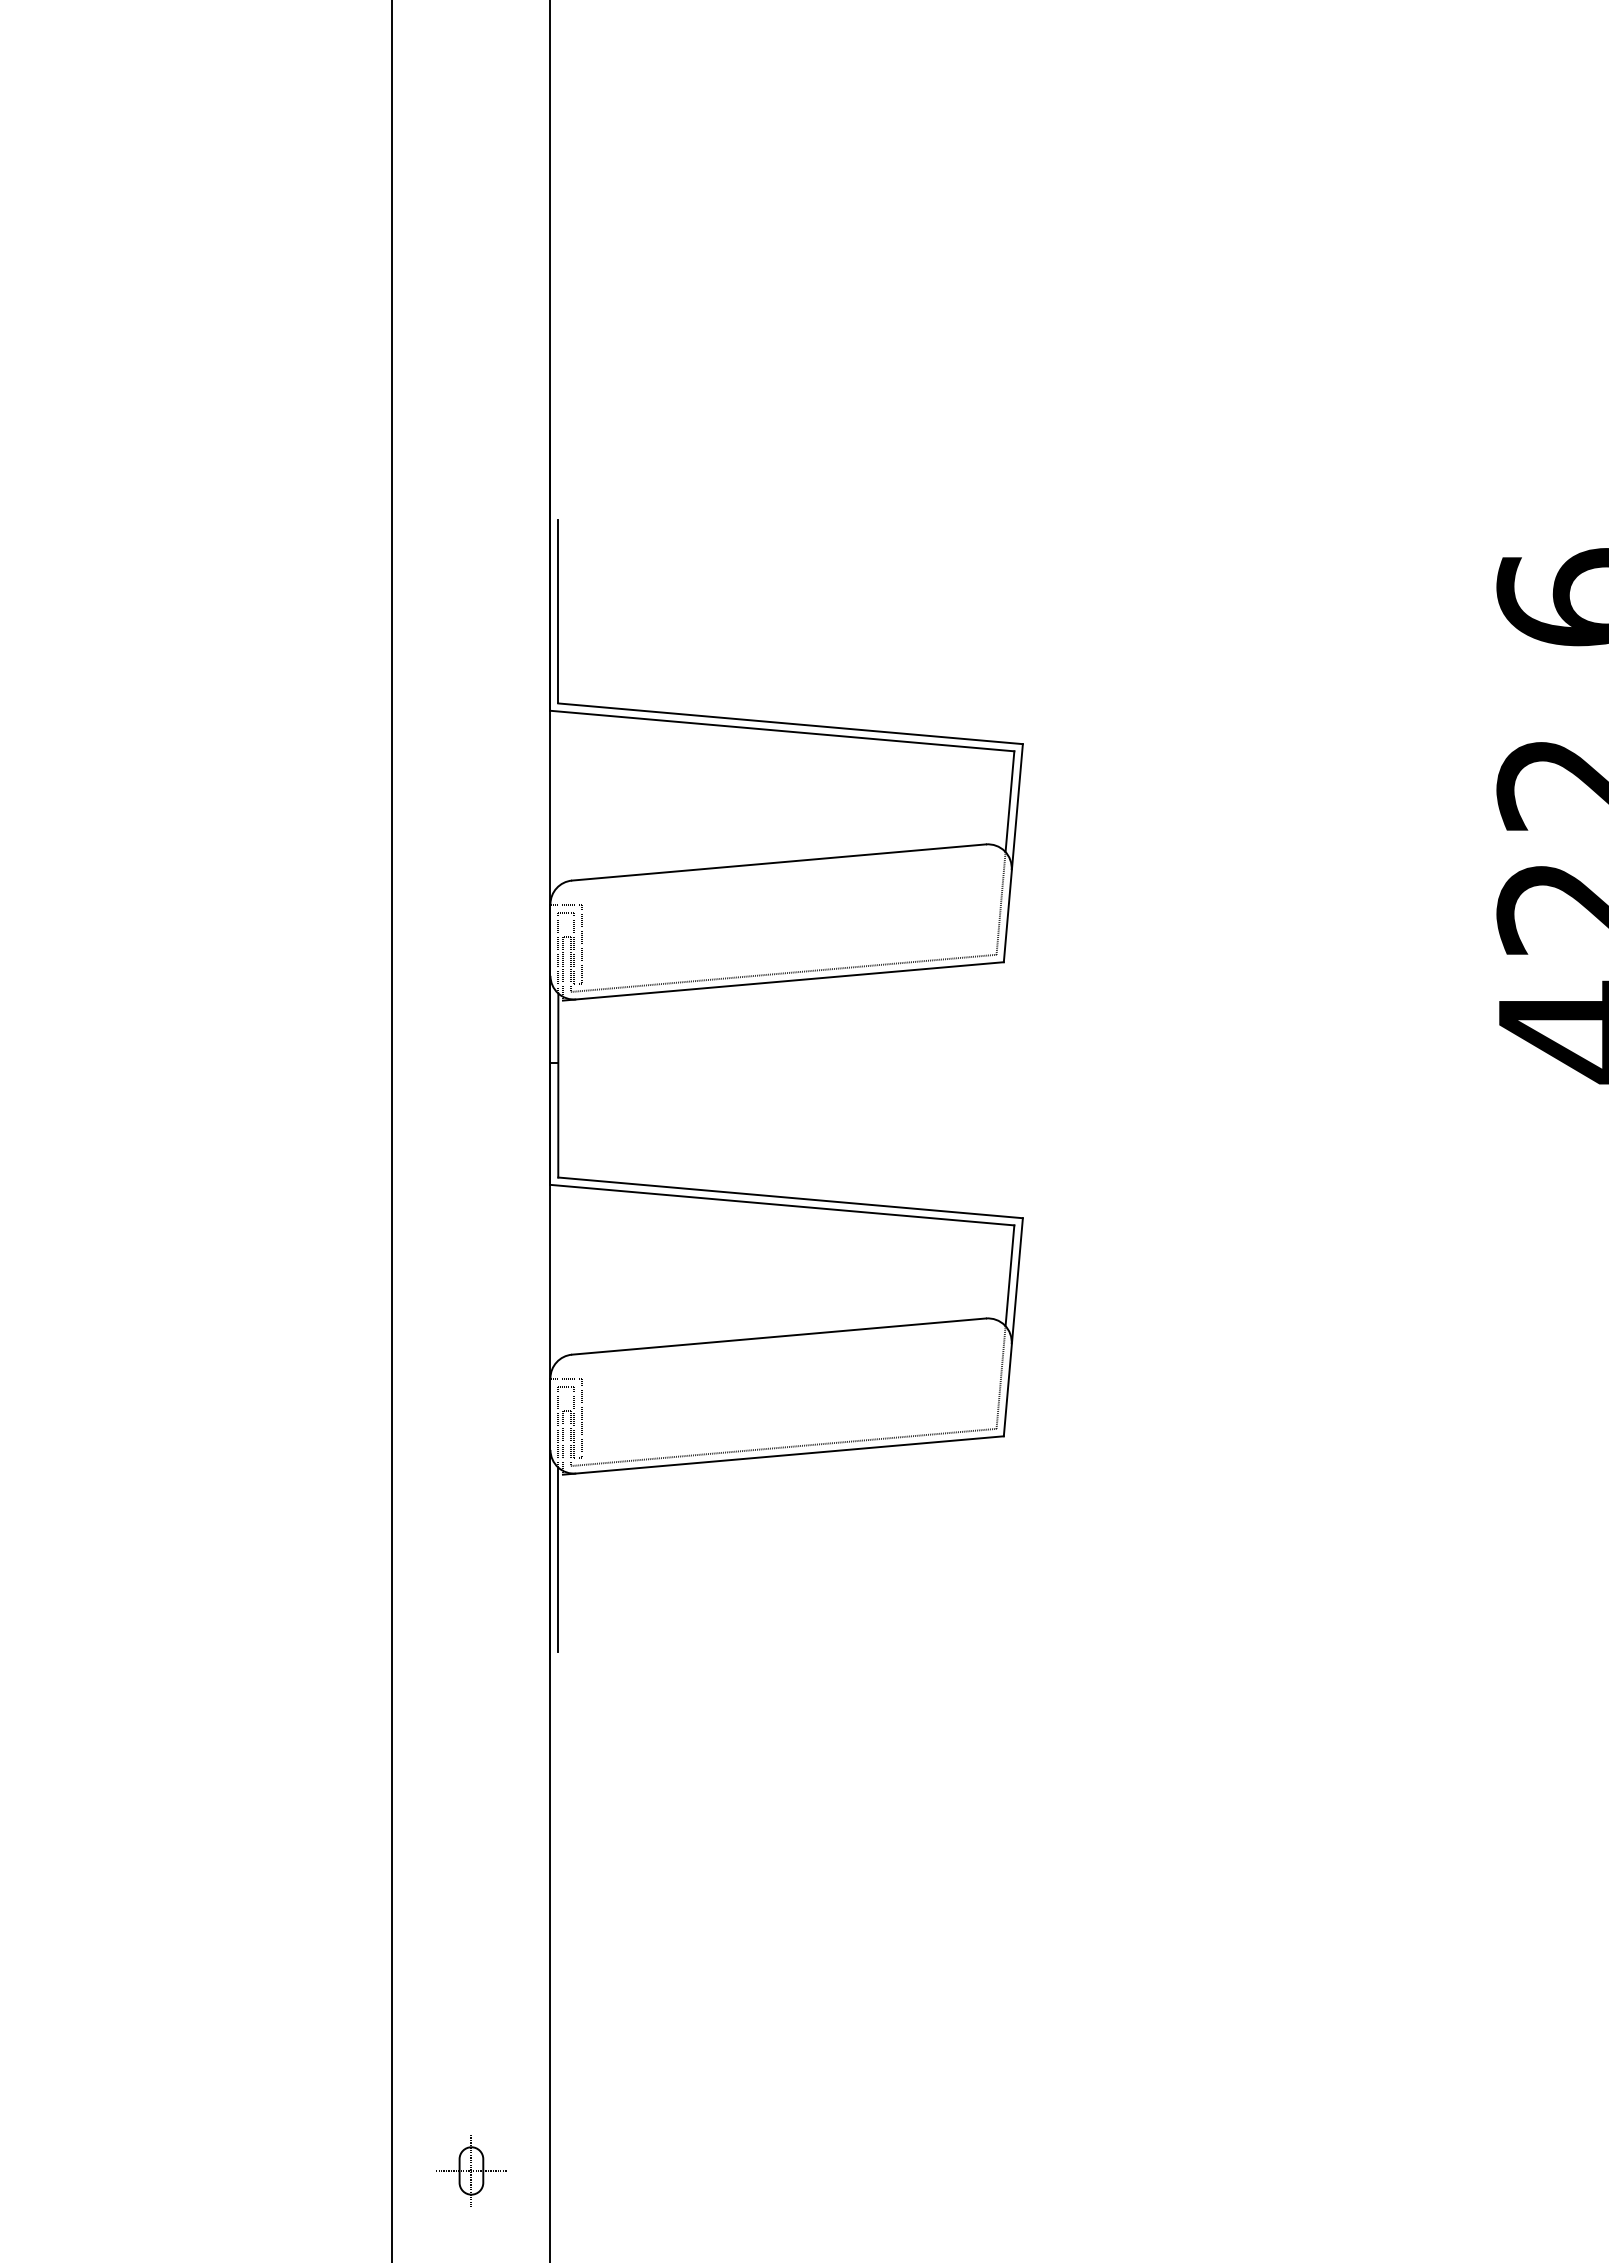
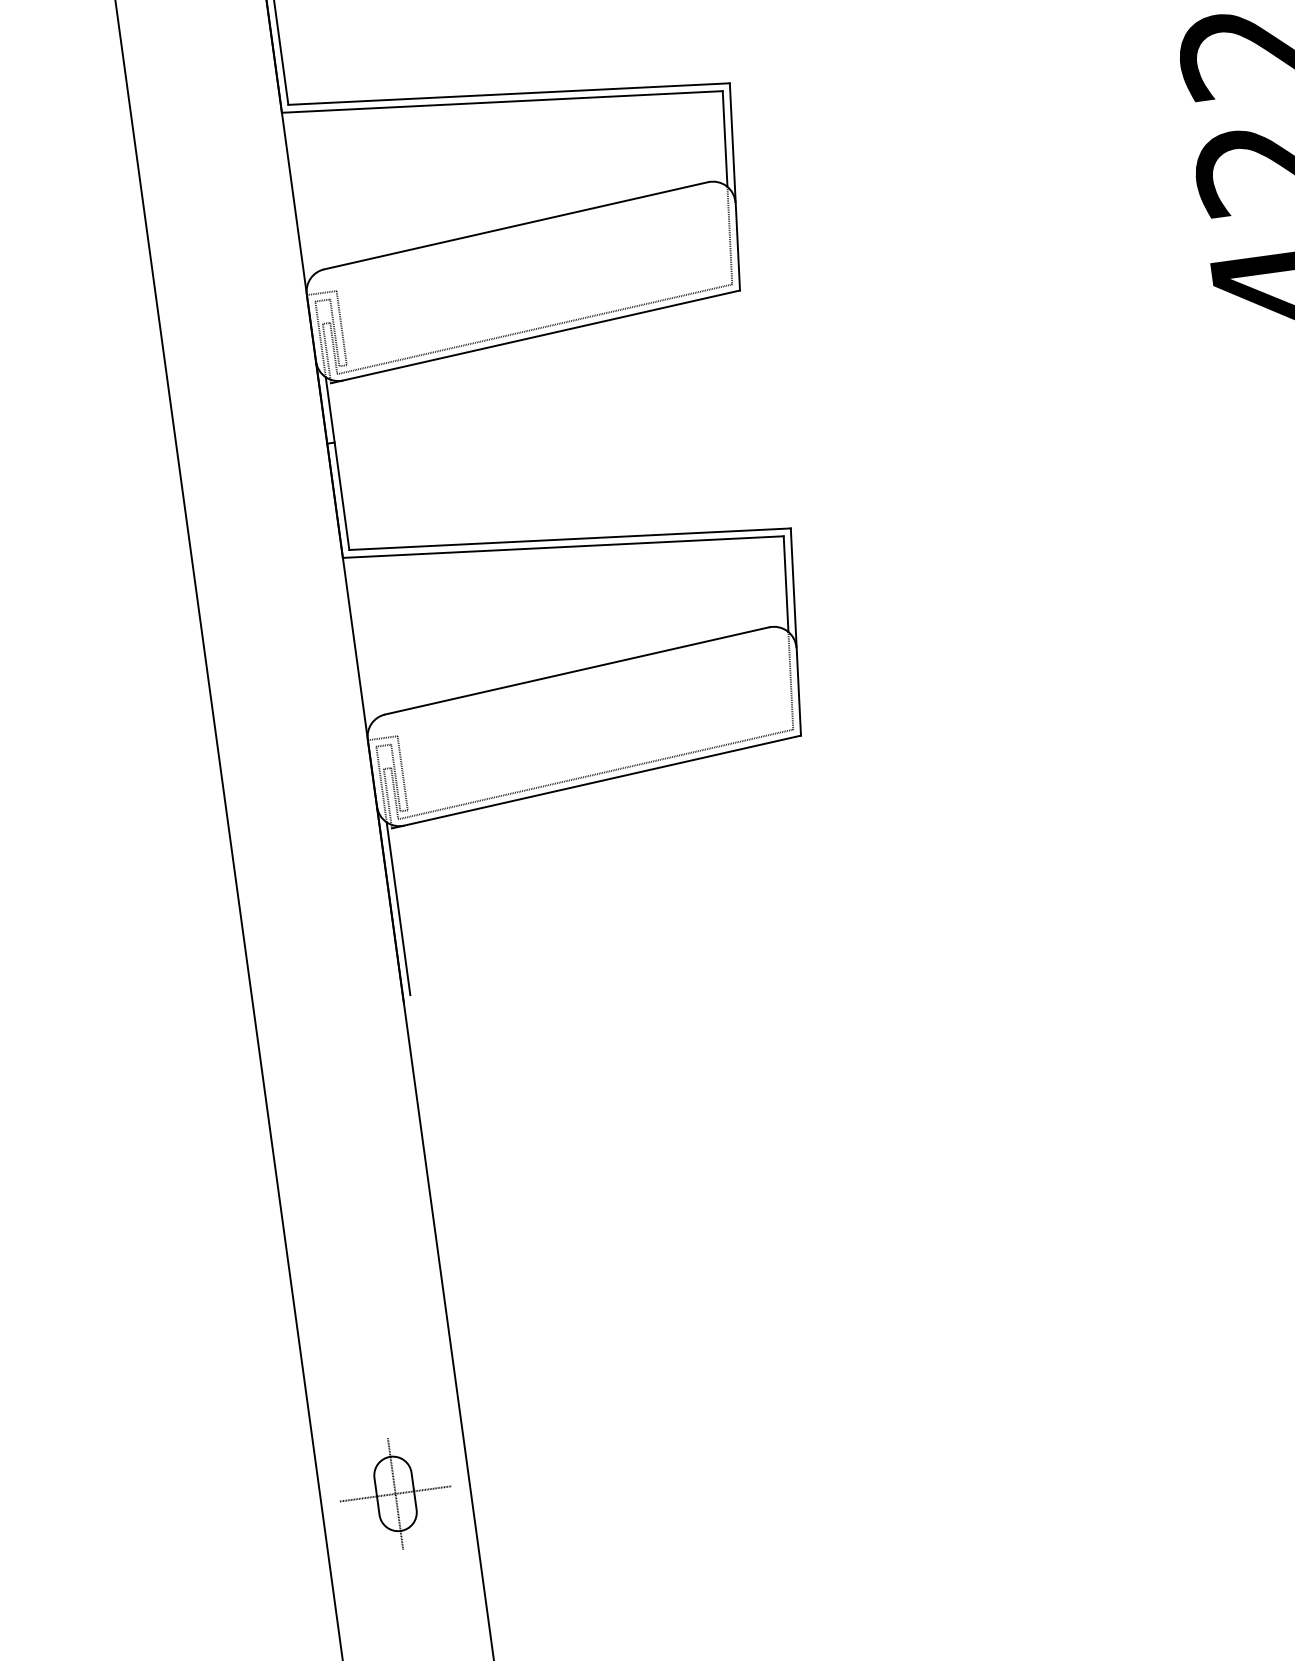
part: (471, 2170) -> (395, 1493), size x1.67

